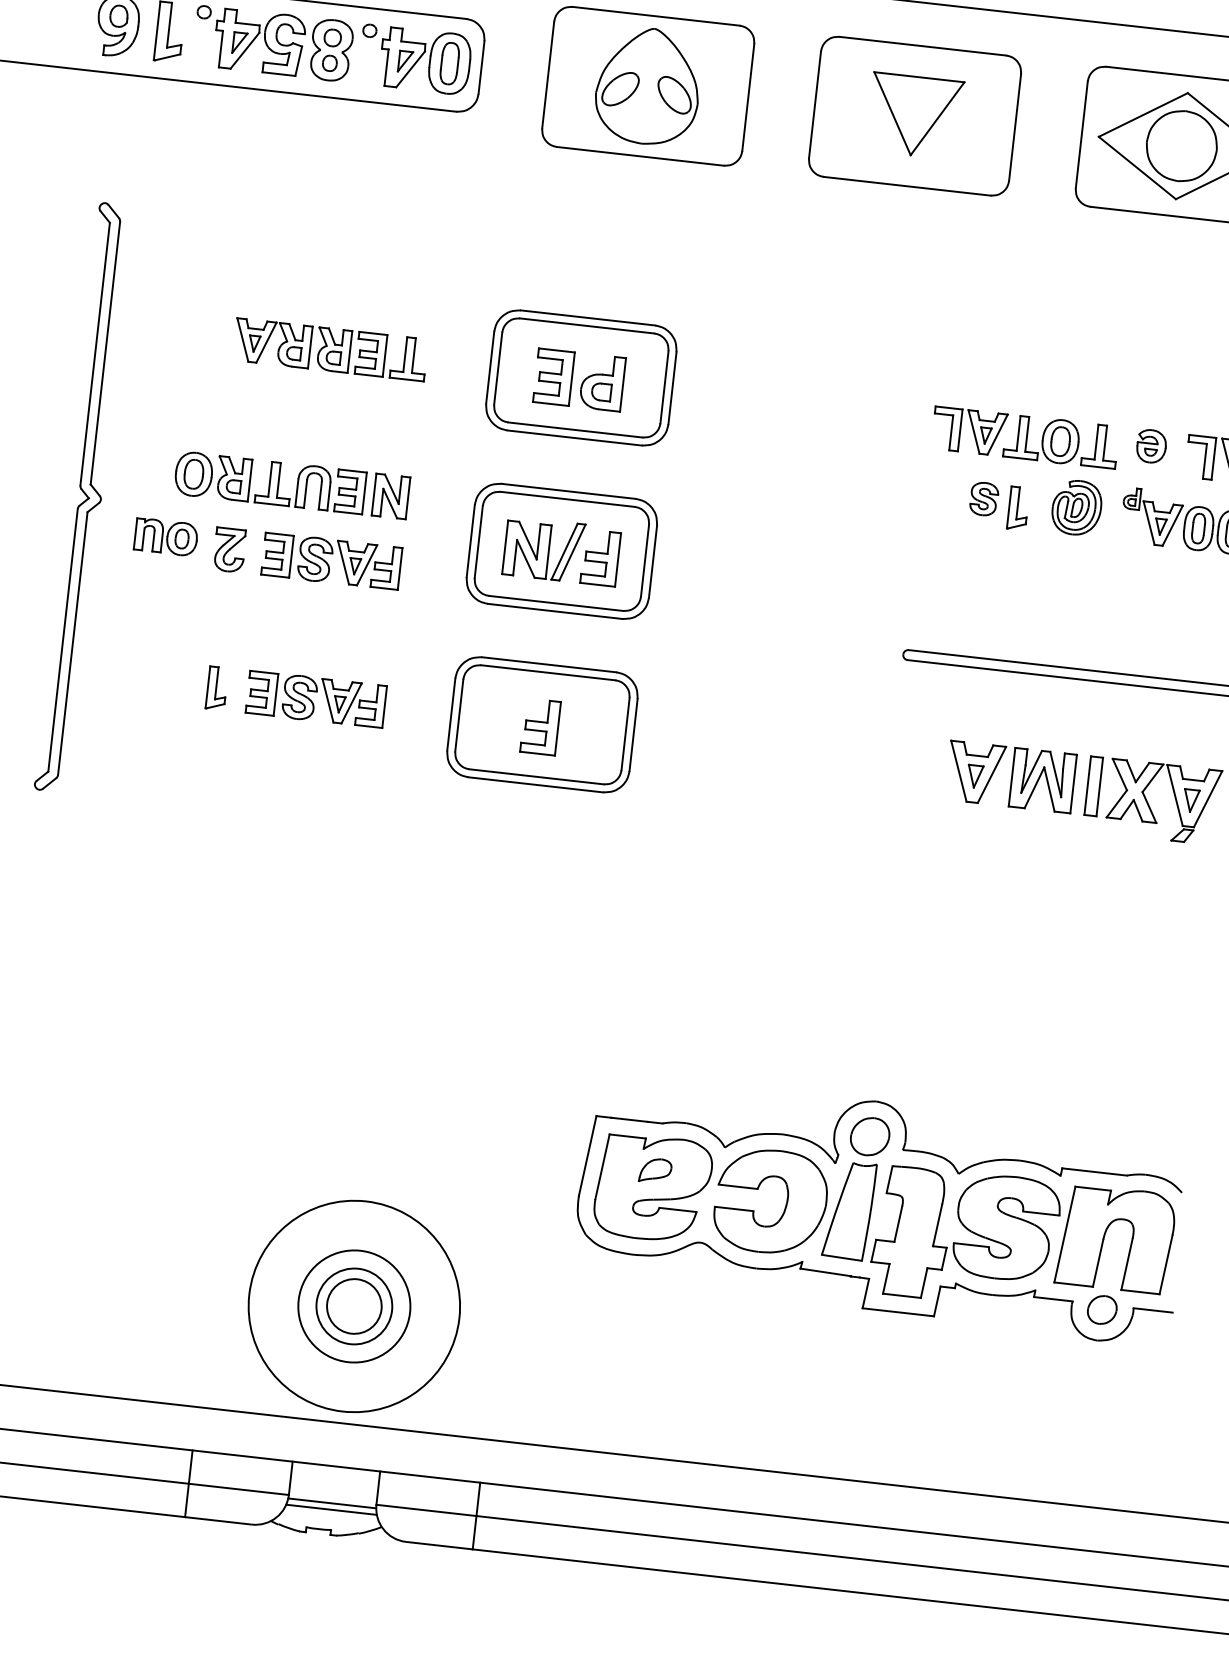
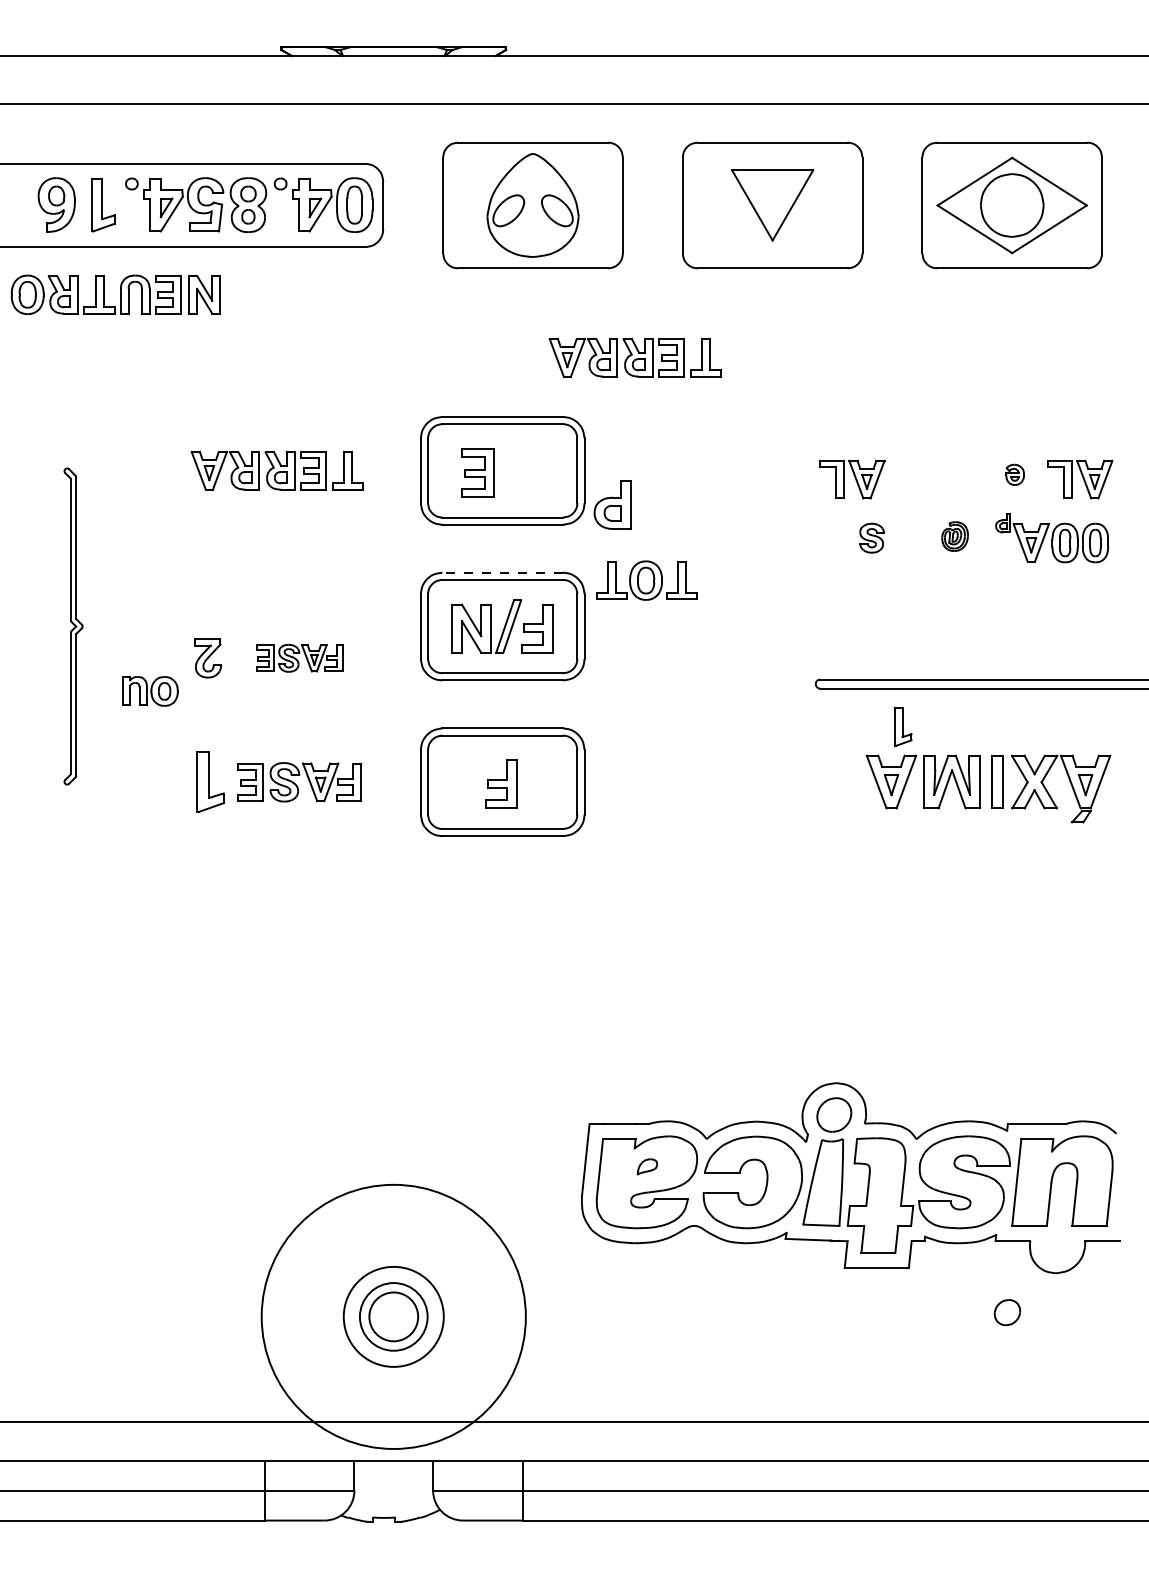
part: (742, 268) -> (634, 357), added
part: (602, 382) -> (612, 504), moved
part: (1061, 441) -> (646, 580), moved
part: (1150, 445) -> (1014, 474), size x0.7
part: (291, 484) -> (115, 294), moved
line: (568, 491) -> (502, 572), solid -> dashed
part: (83, 497) -> (73, 626), size x0.6
part: (1018, 507) -> (903, 726), moved
part: (1076, 507) -> (954, 536), size x0.6
part: (166, 537) -> (150, 691), moved
part: (331, 561) -> (299, 658), size x0.7
part: (217, 688) -> (210, 782), size x1.6
part: (655, 1170) -> (647, 1166), size x0.7
circle: (354, 1305) -> (393, 1316), size x1.4
part: (1102, 1309) -> (1007, 1312), moved
line: (331, 1503) -> (393, 1493), removed
line: (331, 1509) -> (393, 1499), removed

